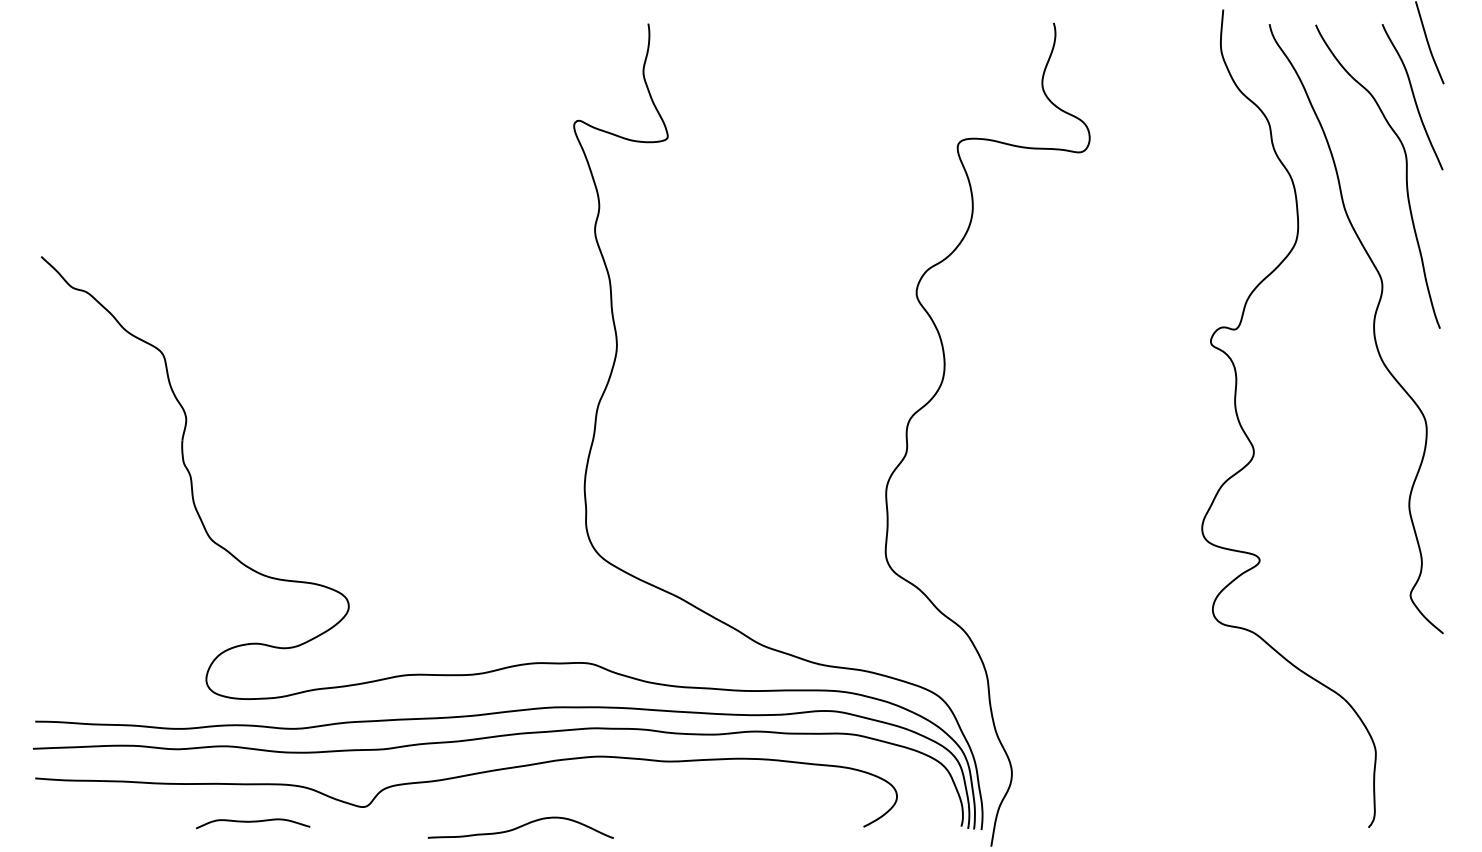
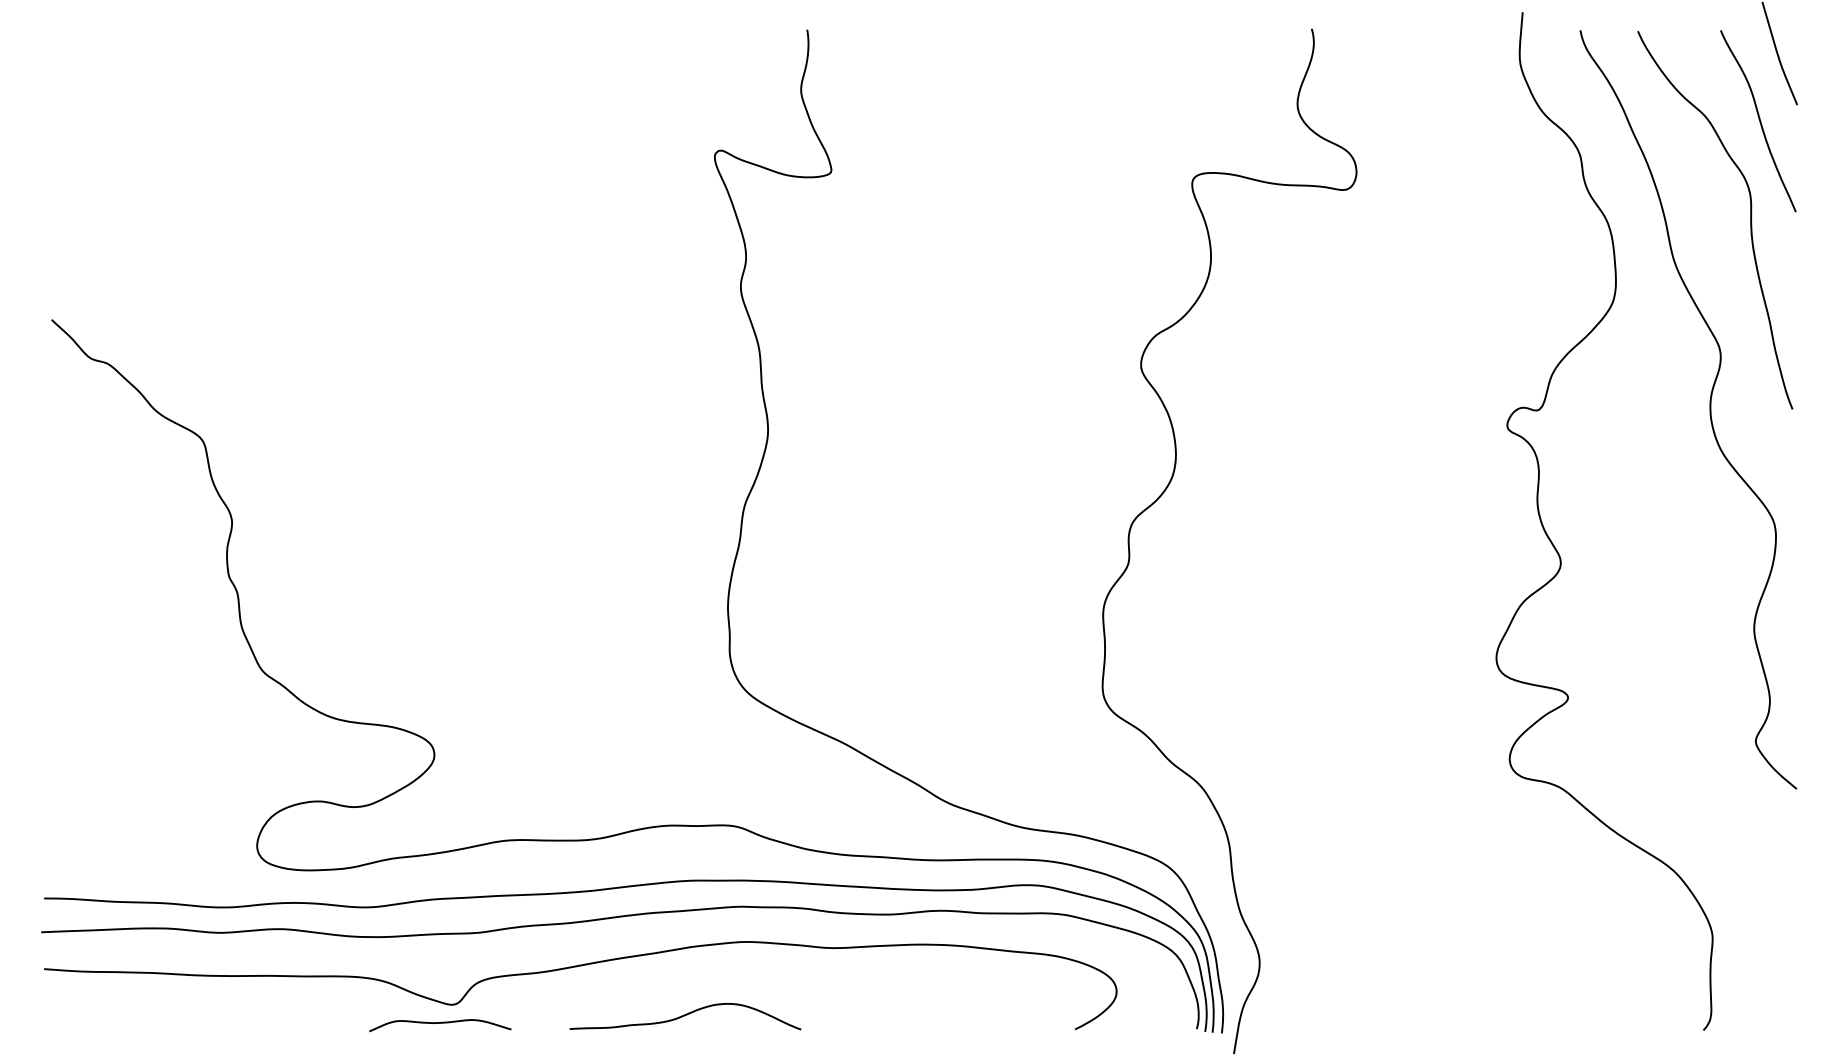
curve: (253, 822) -> (440, 1023), moved
curve: (520, 826) -> (685, 1015), moved

